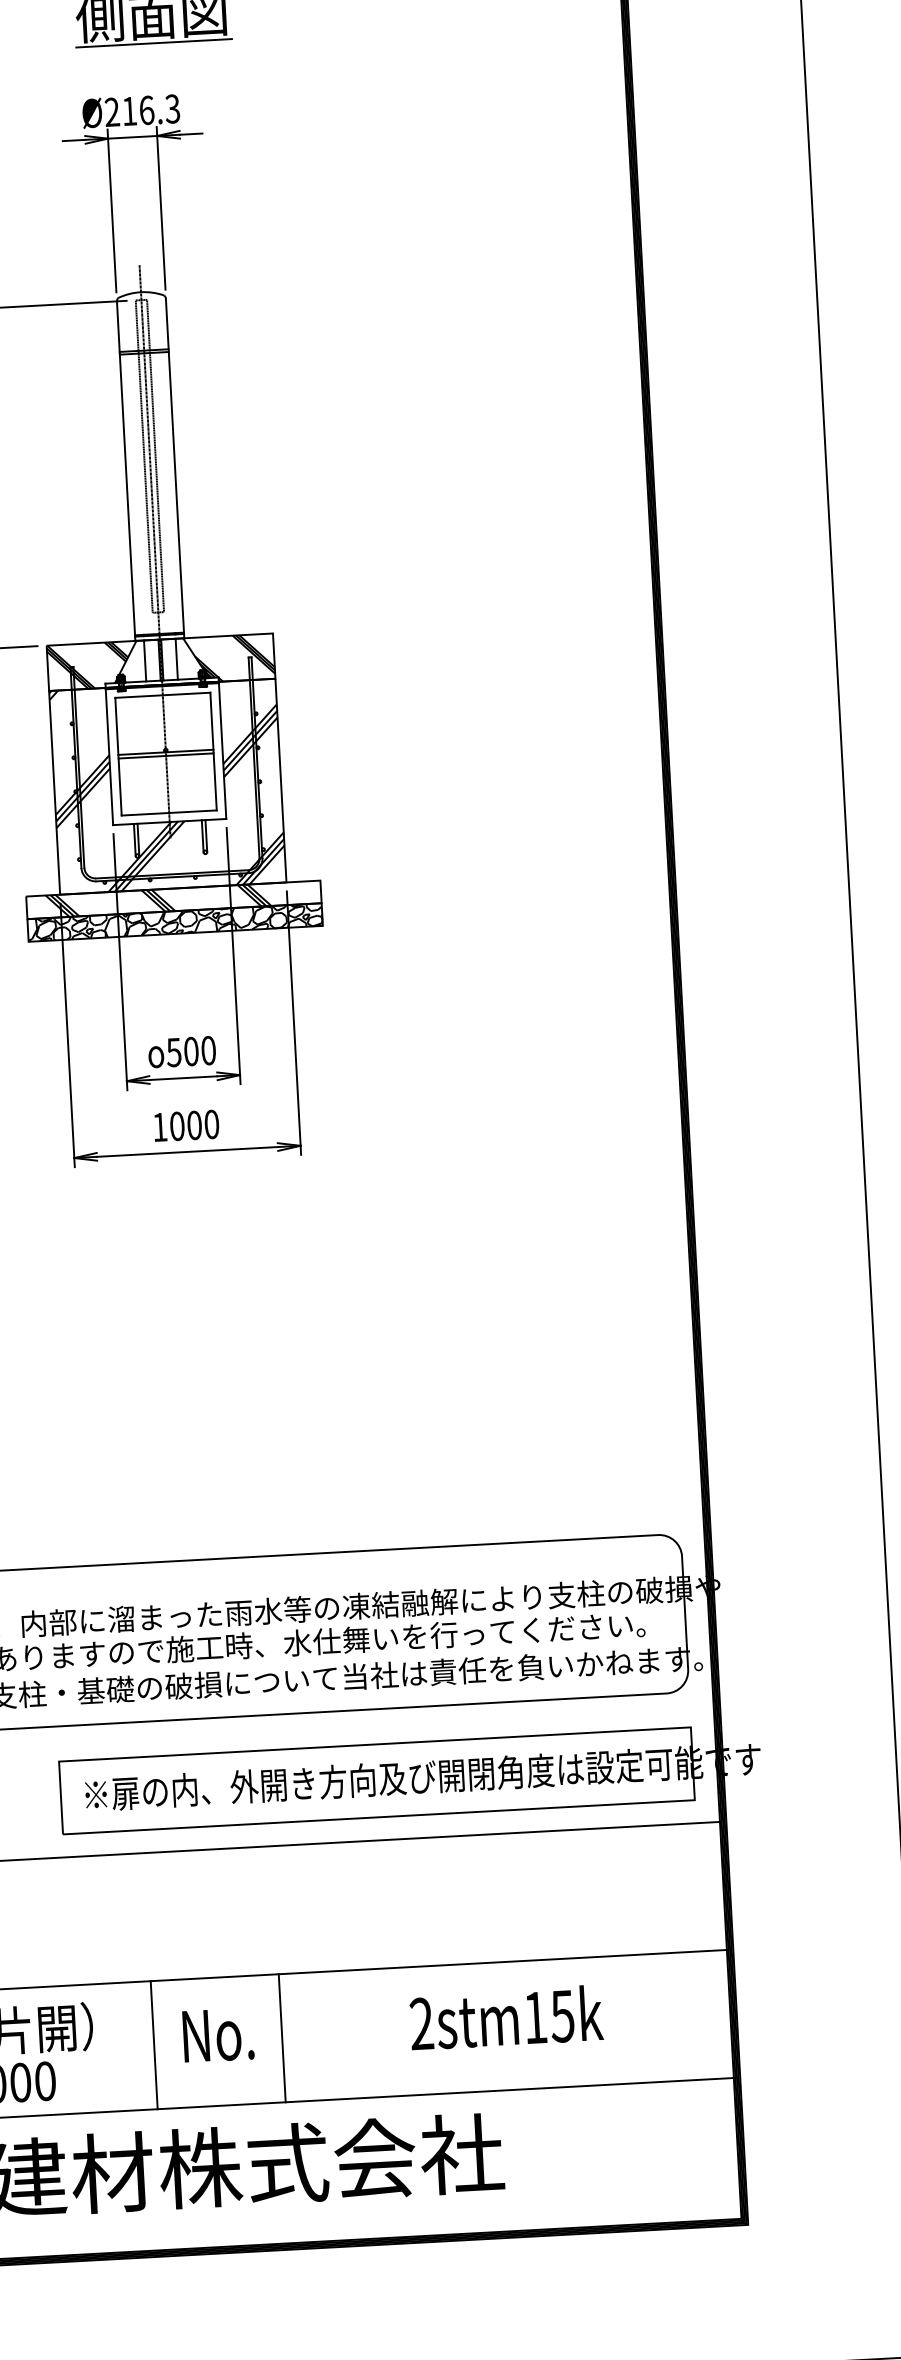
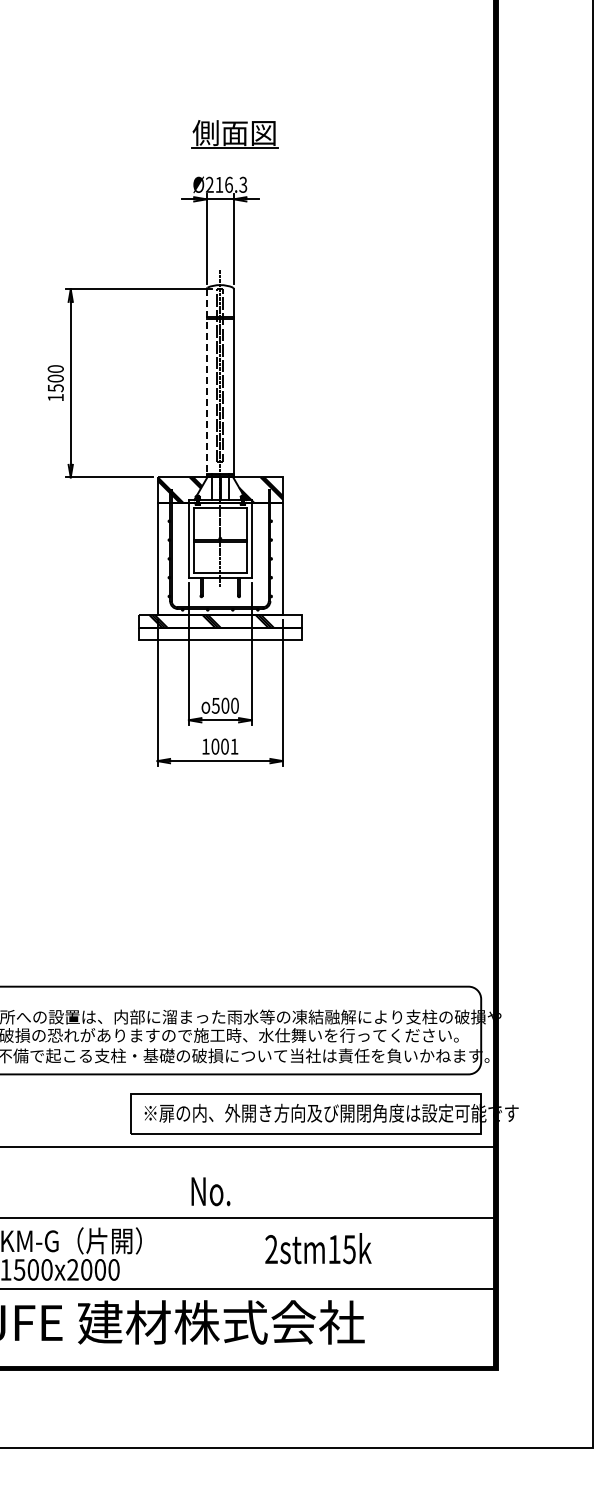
line: (125, 469) -> (206, 382), solid -> dashed
hatch: (166, 786) -> (219, 558), removed
hatch: (173, 921) -> (219, 633), removed
text: (211, 1124) -> (234, 746), 1000 -> 1001
text: (506, 2017) -> (318, 1248), moved
text: (217, 2034) -> (210, 1191), moved
line: (282, 2036) -> (246, 1252), removed
line: (154, 2043) -> (175, 1252), removed

